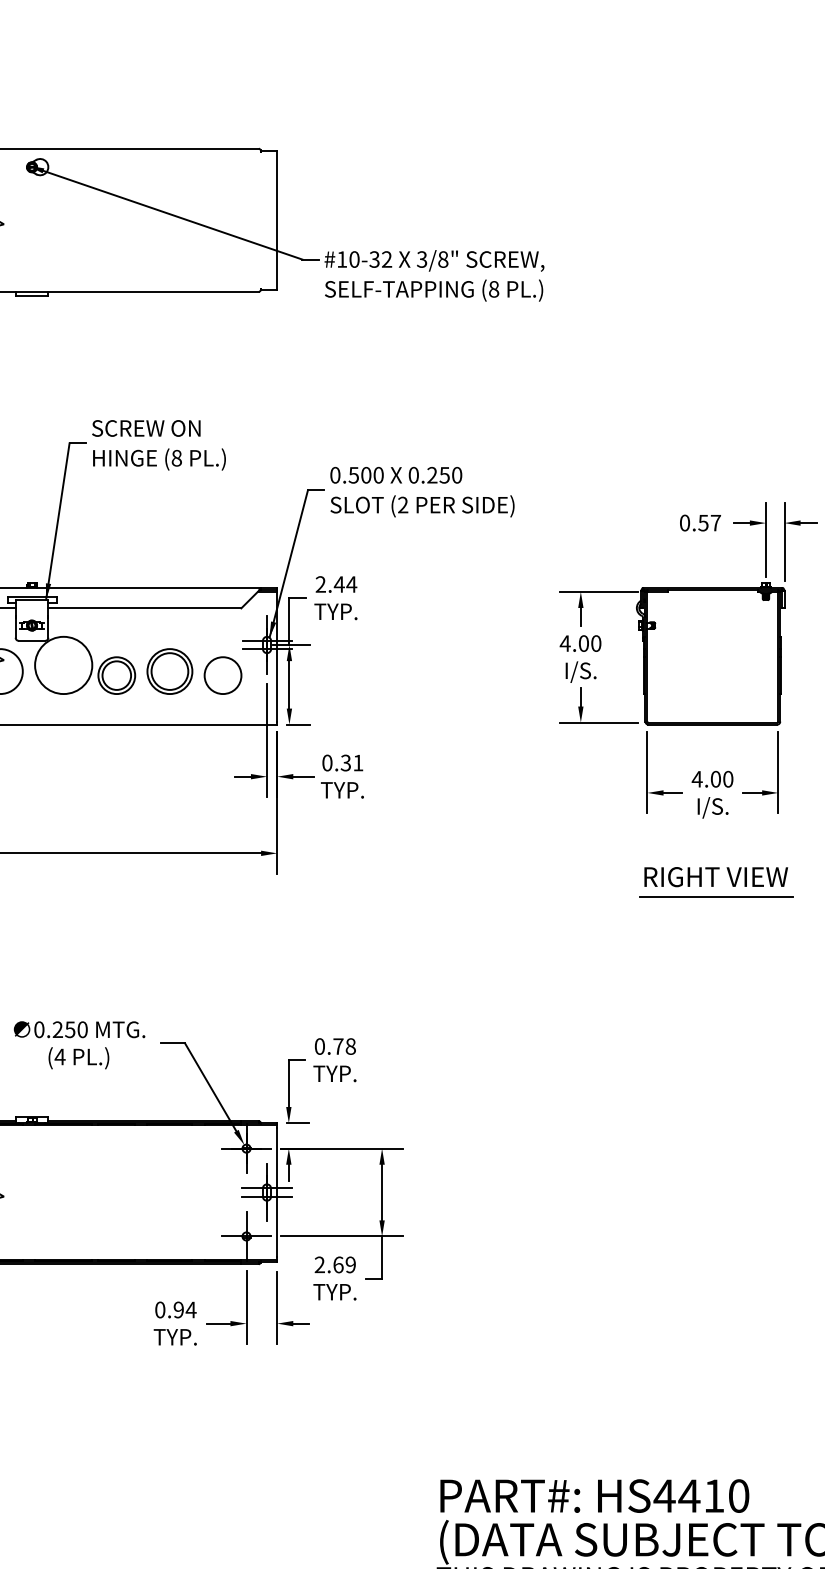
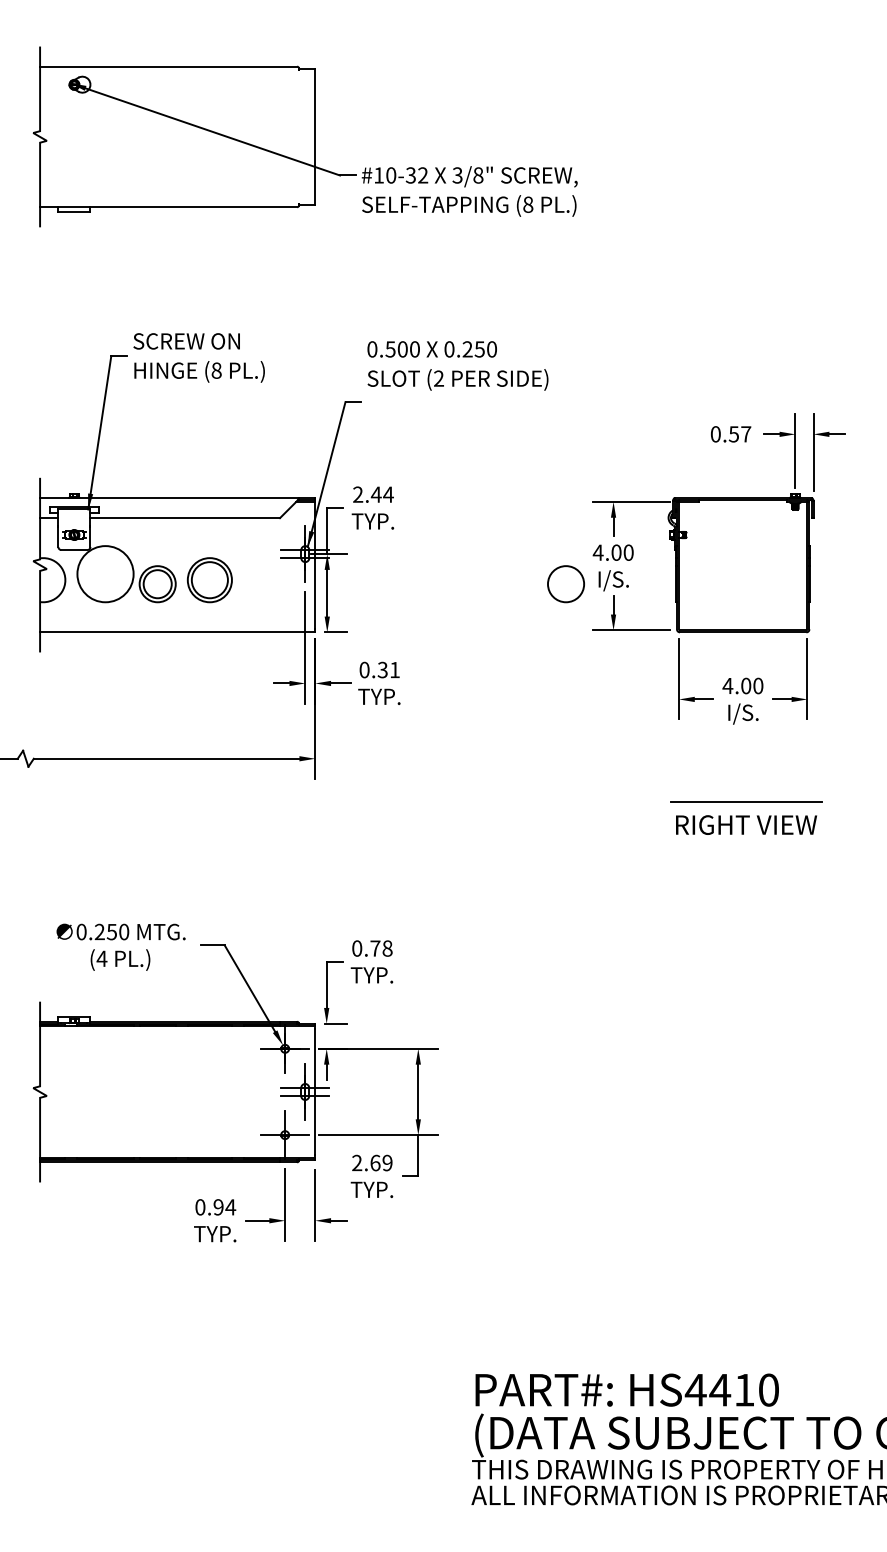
text: (421, 491) -> (457, 365), moved
circle: (222, 675) -> (565, 584), moved
text: (716, 876) -> (746, 824), moved

